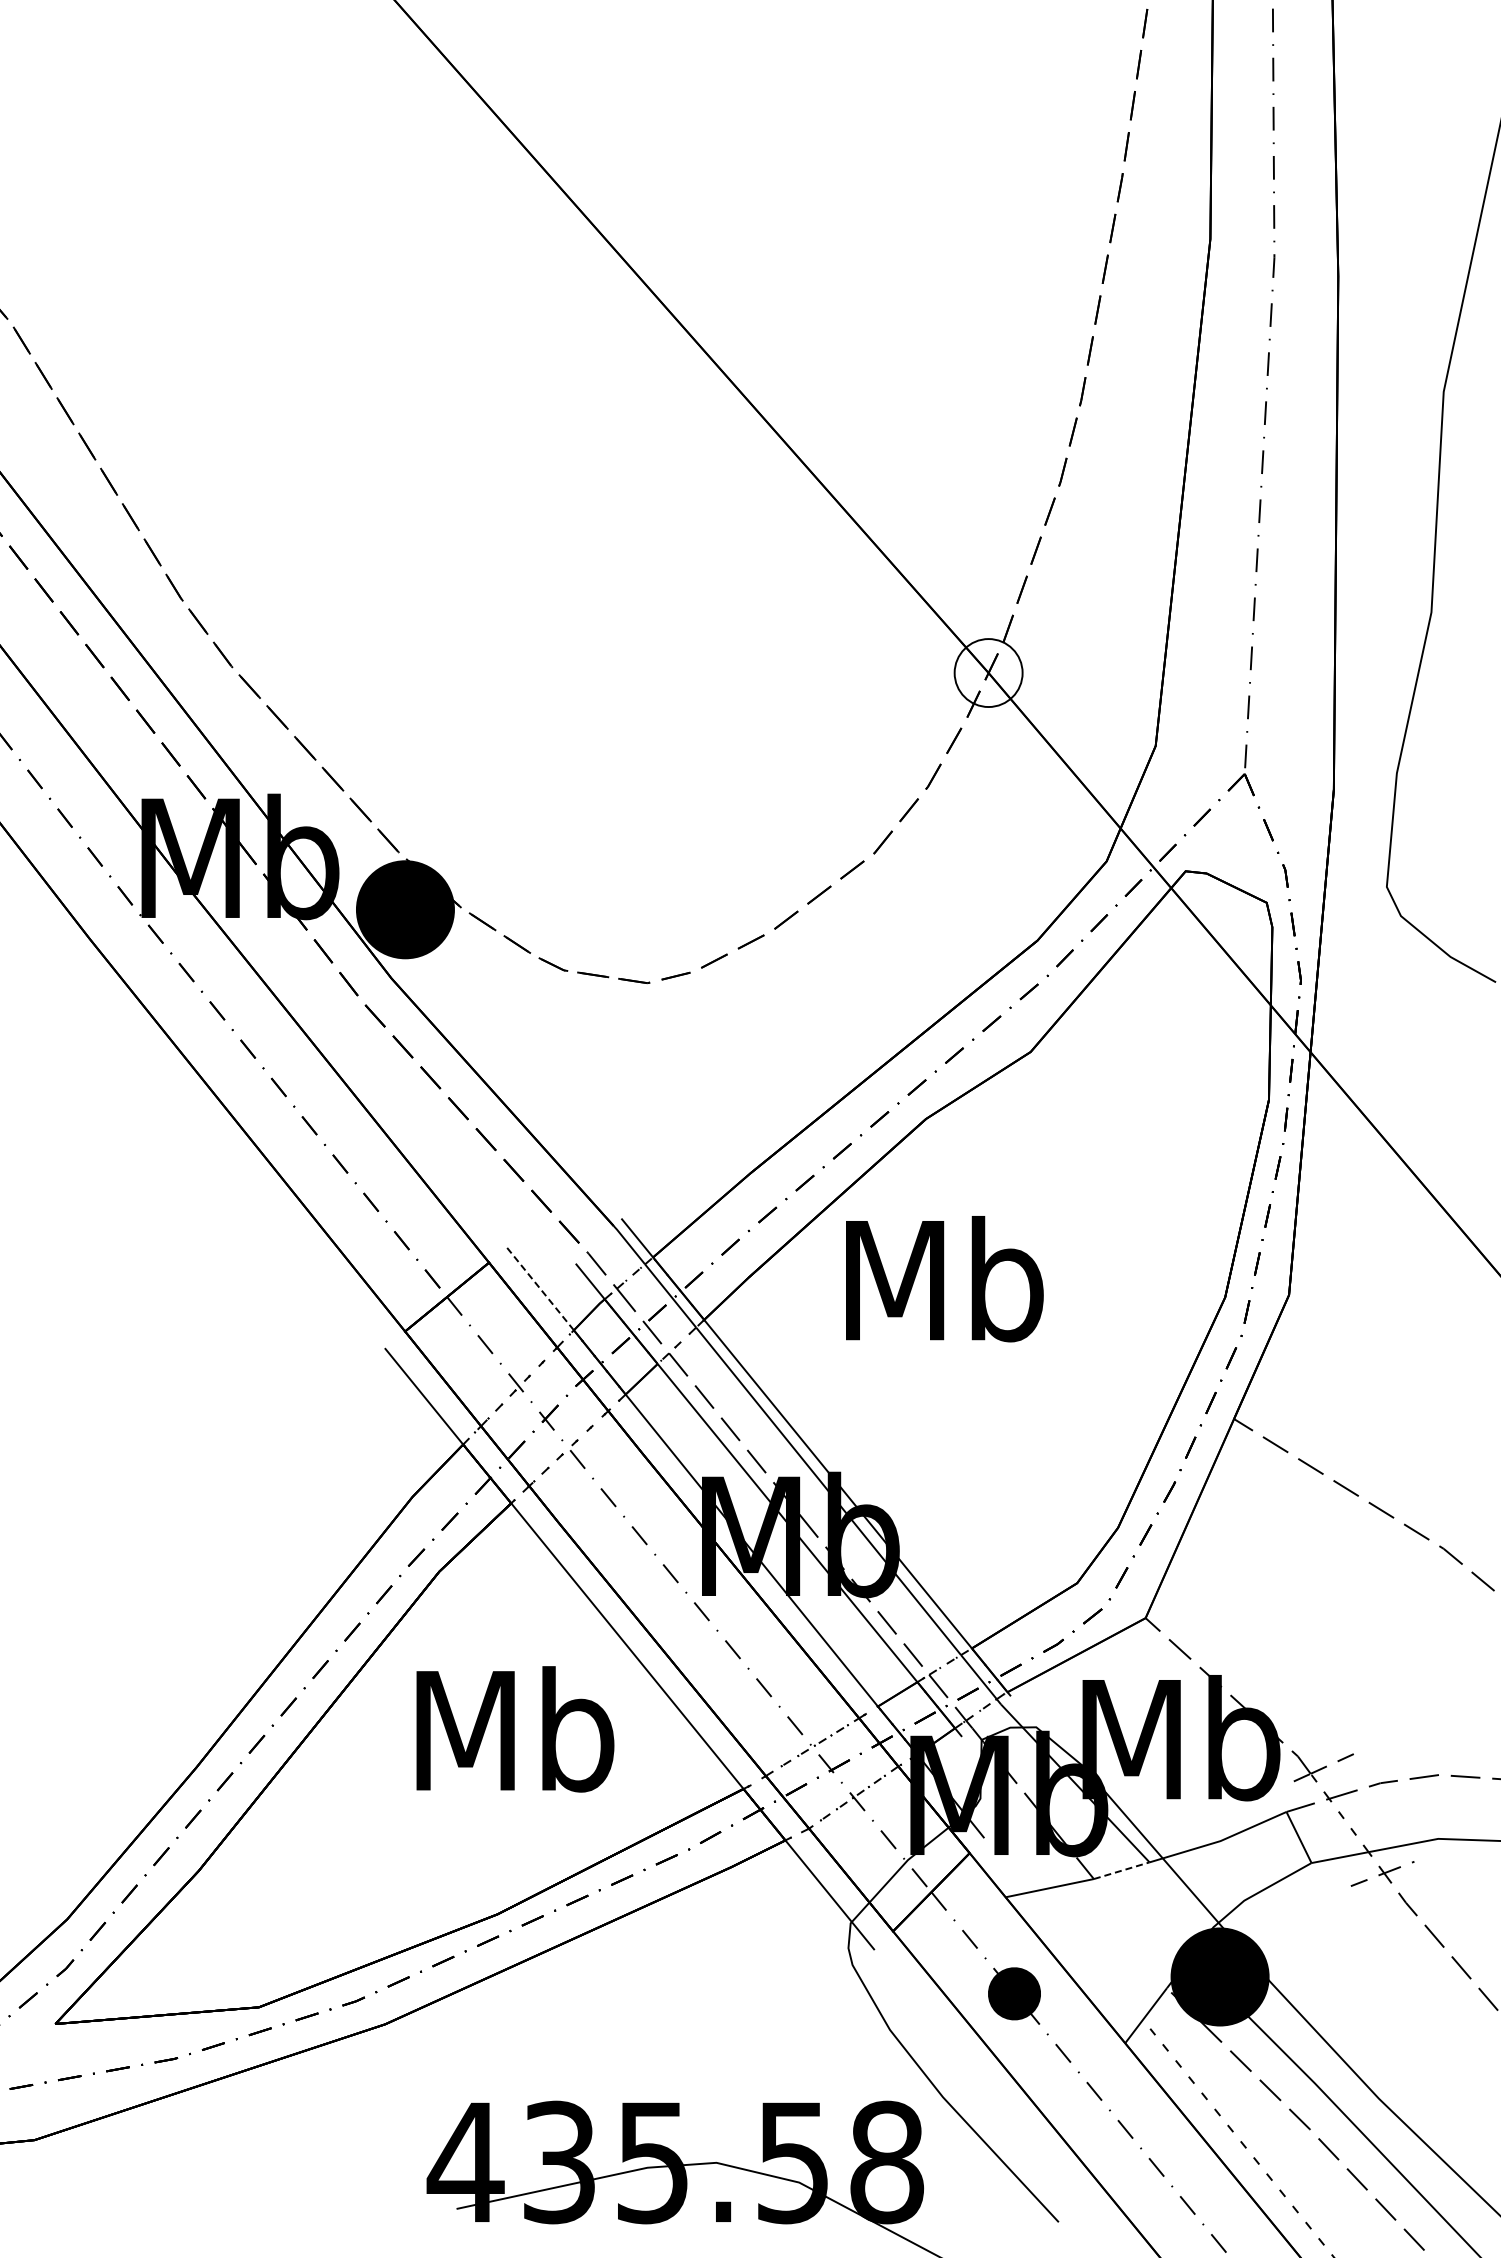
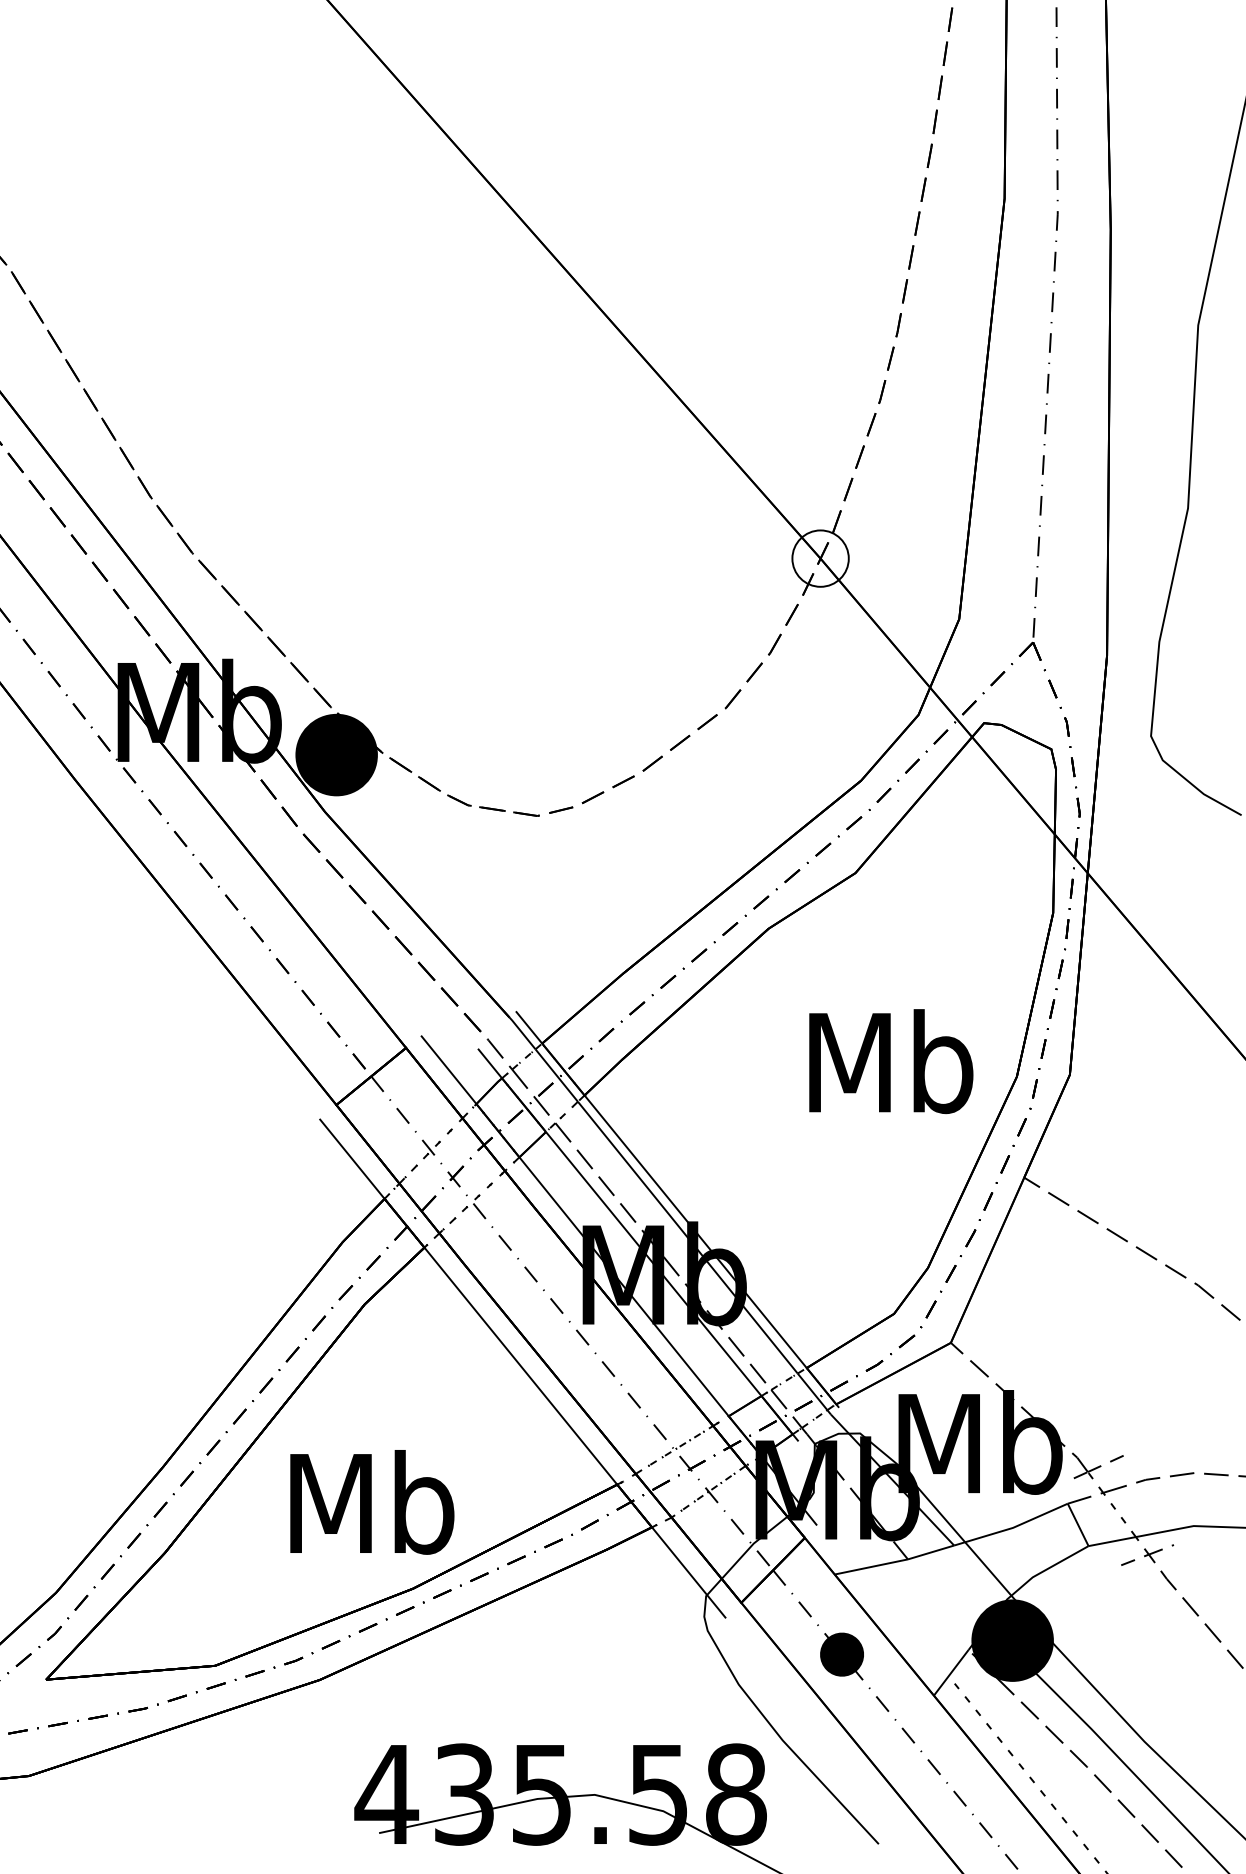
text: (944, 1279) -> (891, 1061), moved
line: (540, 1288) -> (448, 1069), dashed -> solid
text: (515, 1729) -> (372, 1502), moved
line: (1122, 1870) -> (931, 1552), dashed -> solid

